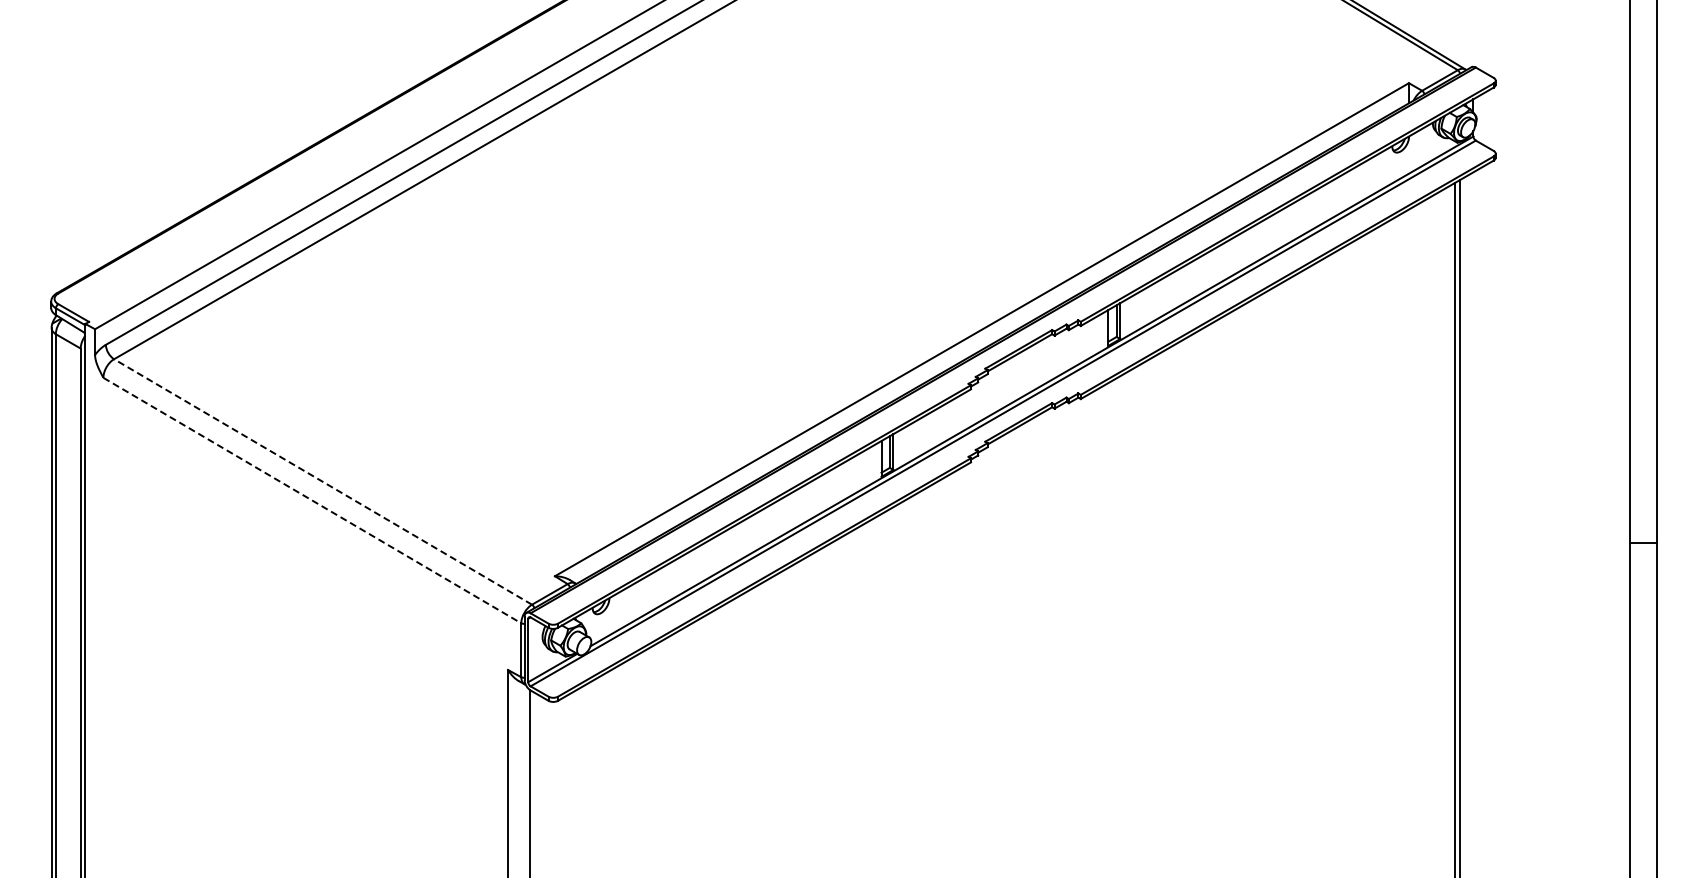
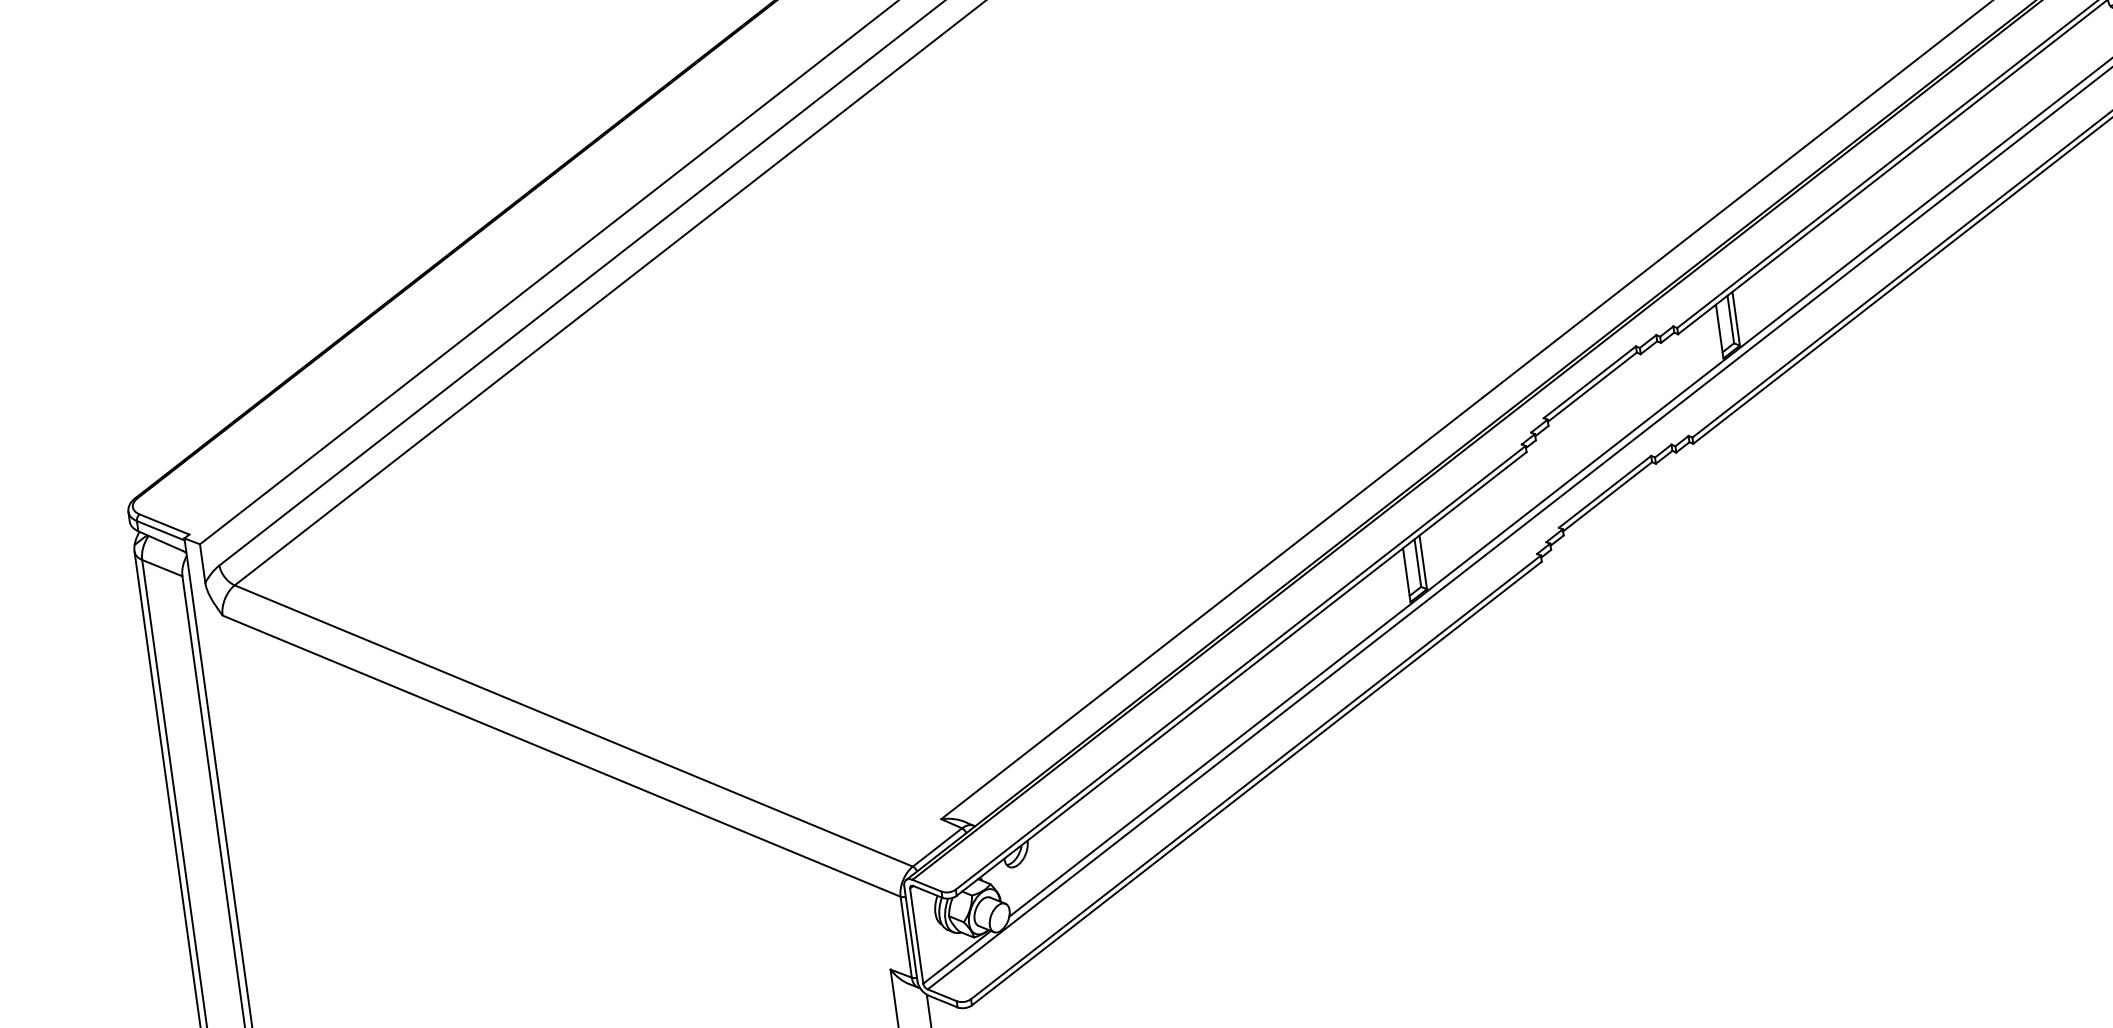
line: (322, 481) -> (572, 725), dashed -> solid
line: (312, 500) -> (561, 756), dashed -> solid

